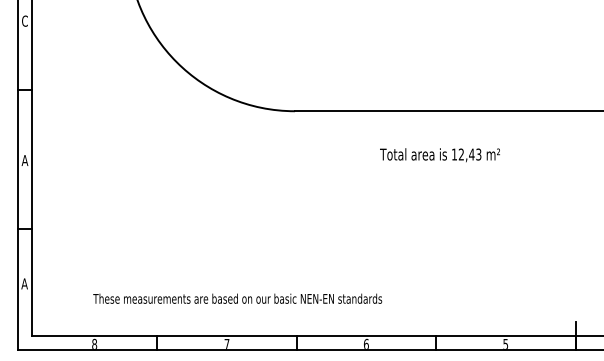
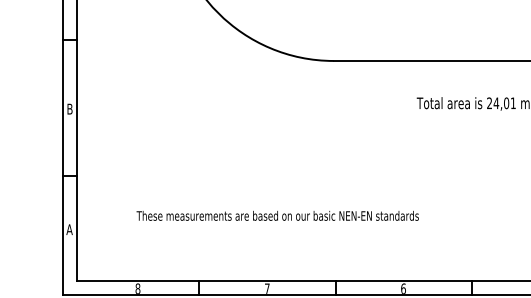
text: (466, 154) -> (501, 103), 12,43 -> 24,01
text: (24, 160) -> (69, 109), A -> B
text: (237, 298) -> (277, 215), moved

